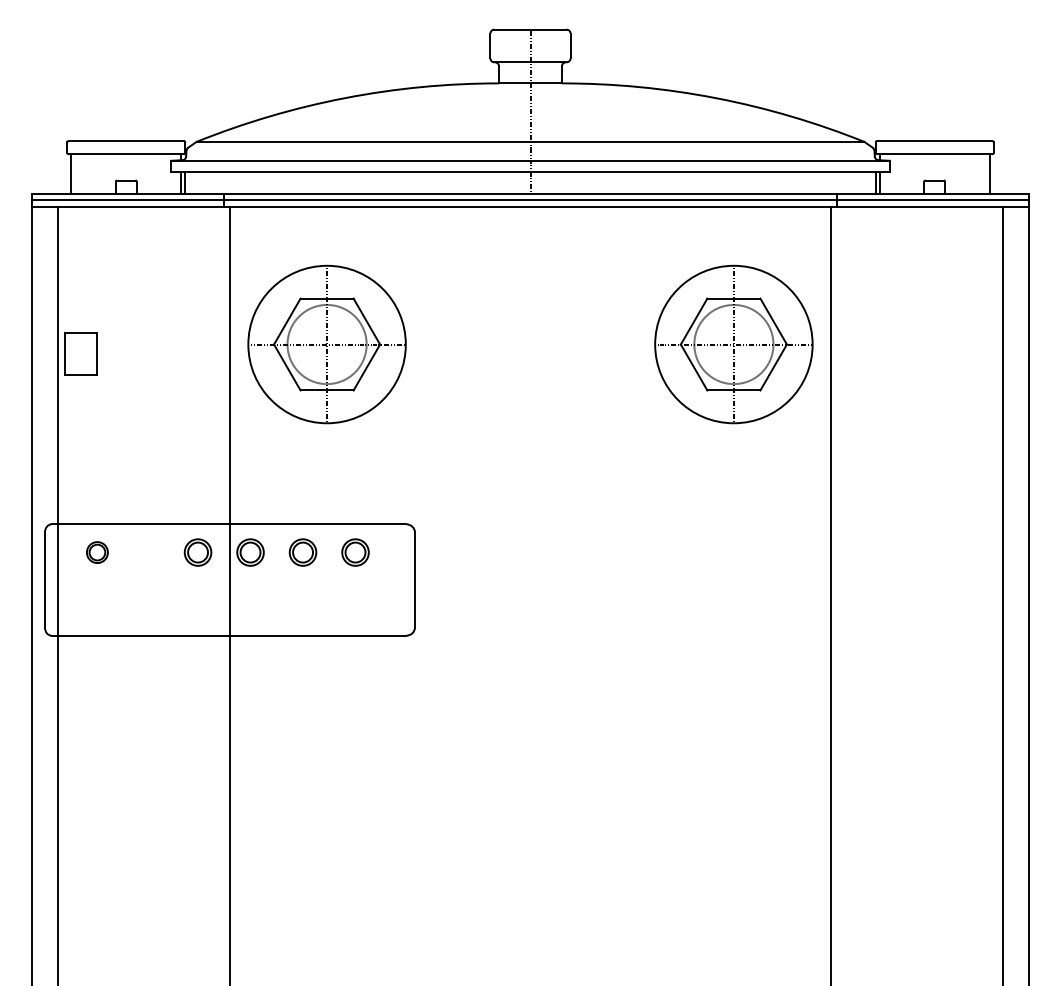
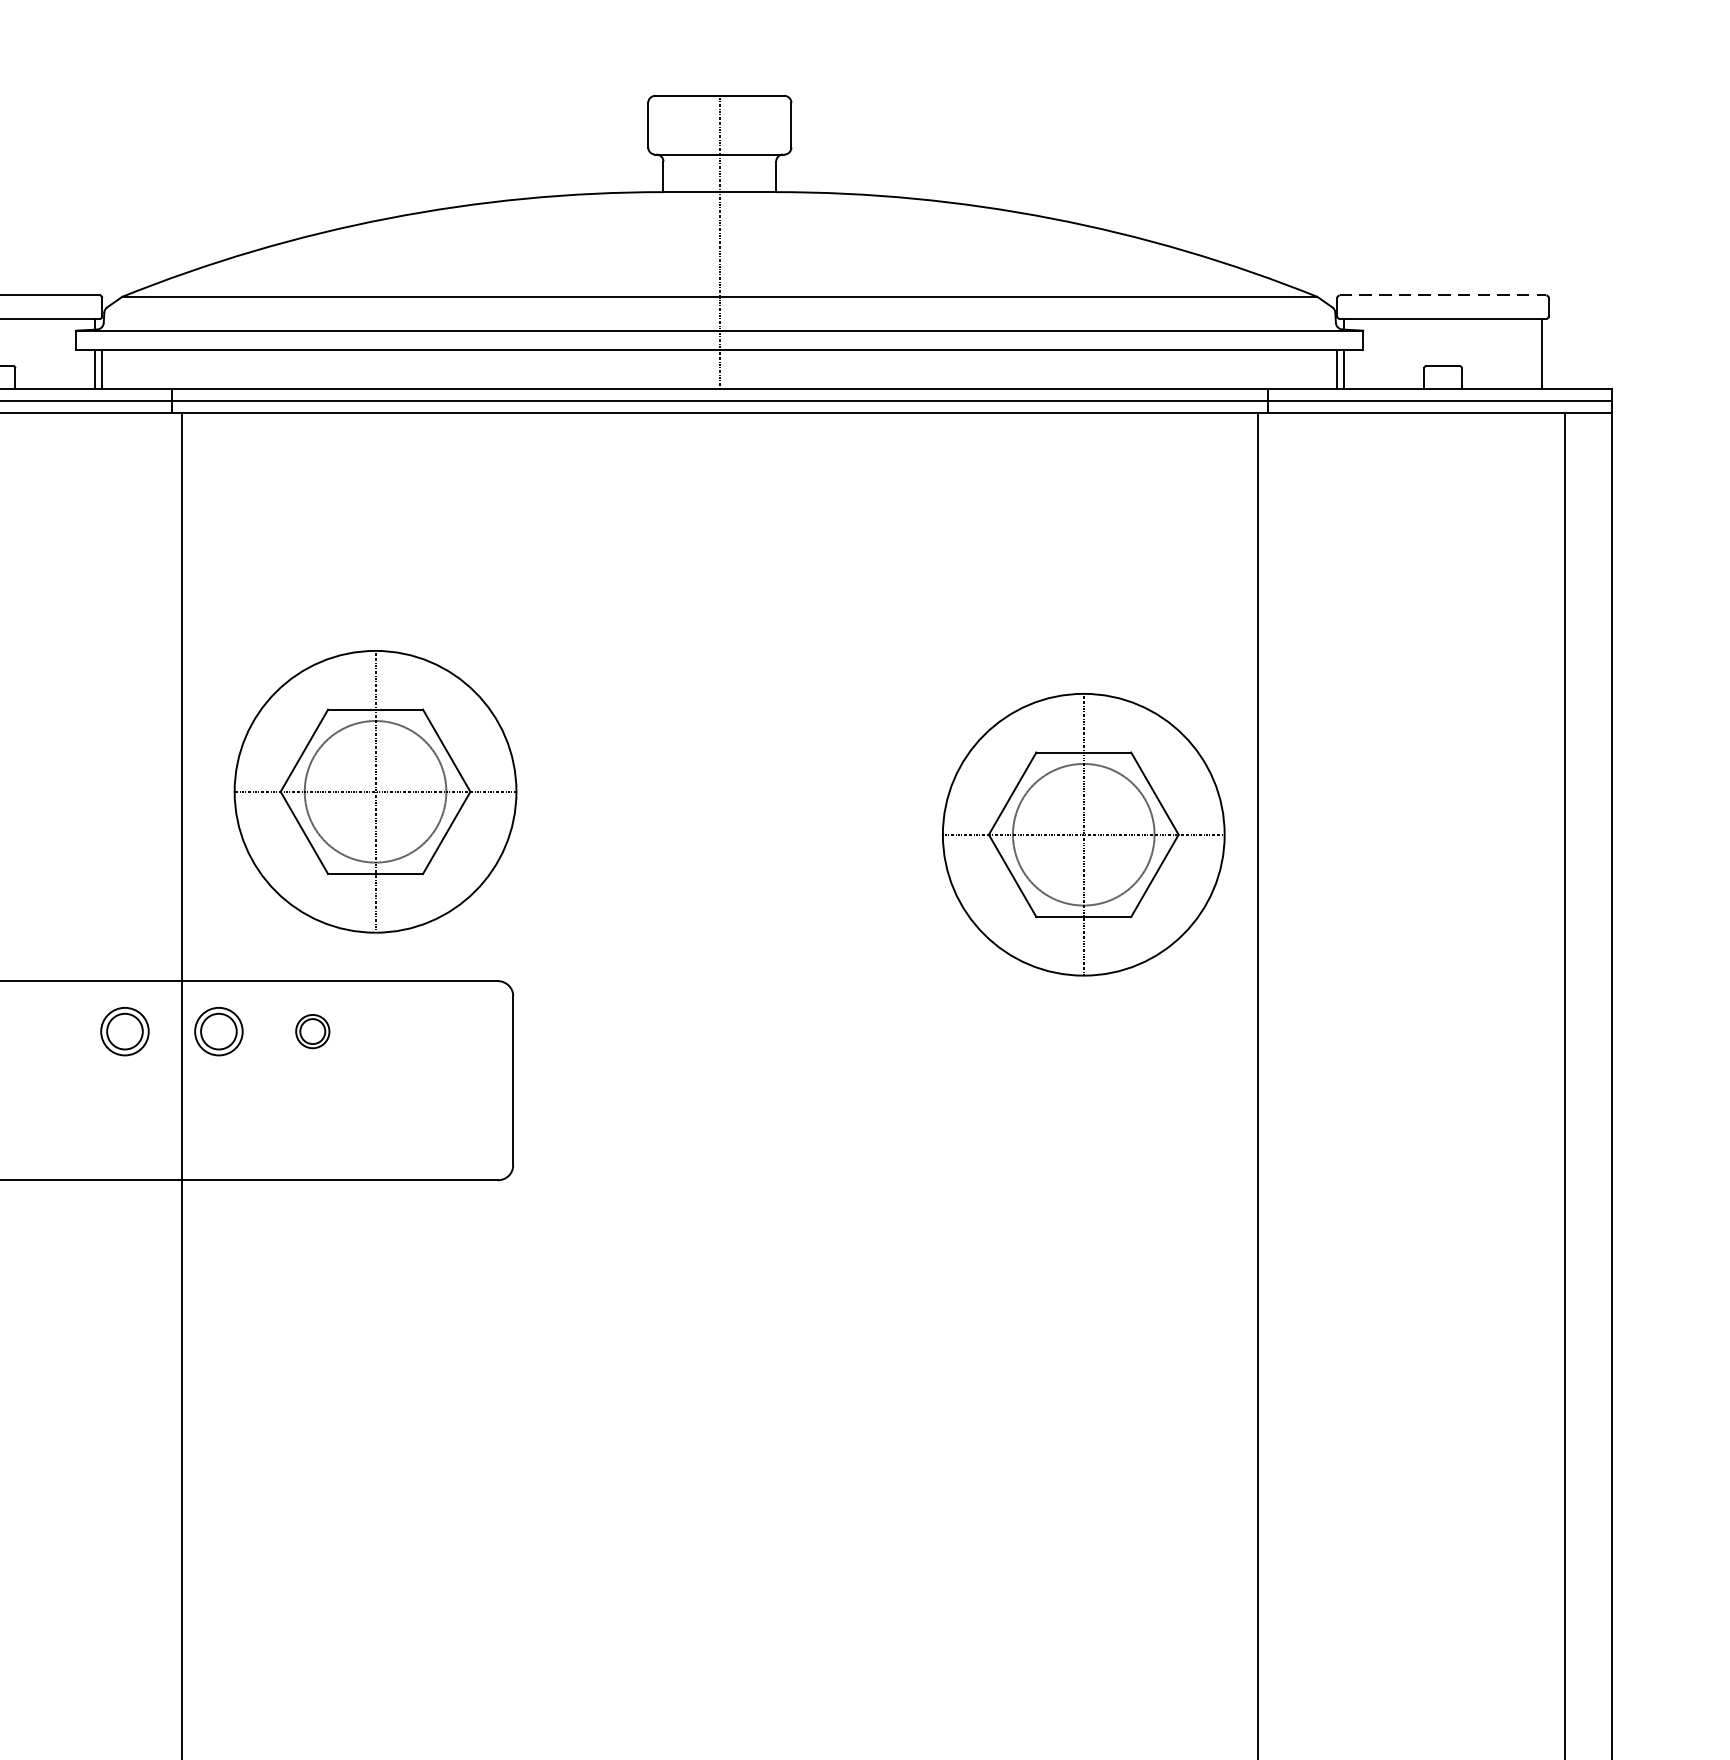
line: (934, 141) -> (1442, 296), solid -> dashed
part: (326, 344) -> (374, 791), moved
part: (733, 344) -> (1083, 834), moved
part: (302, 552) -> (311, 1031), size x0.7
part: (355, 552) -> (406, 1031), removed

